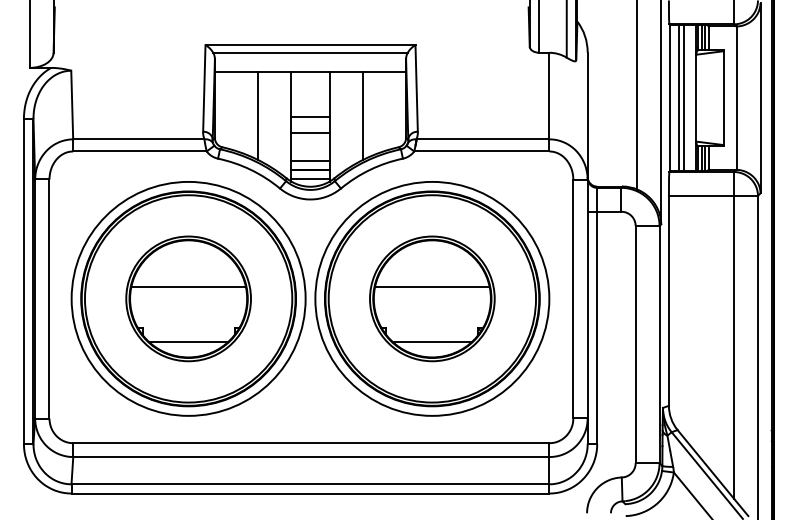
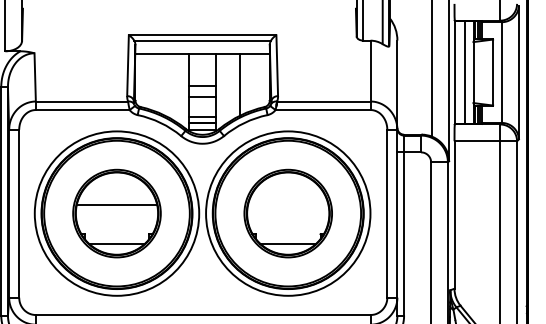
line: (678, 98) -> (461, 72), removed
line: (257, 115) -> (165, 84), removed
line: (432, 287) -> (288, 205), removed

